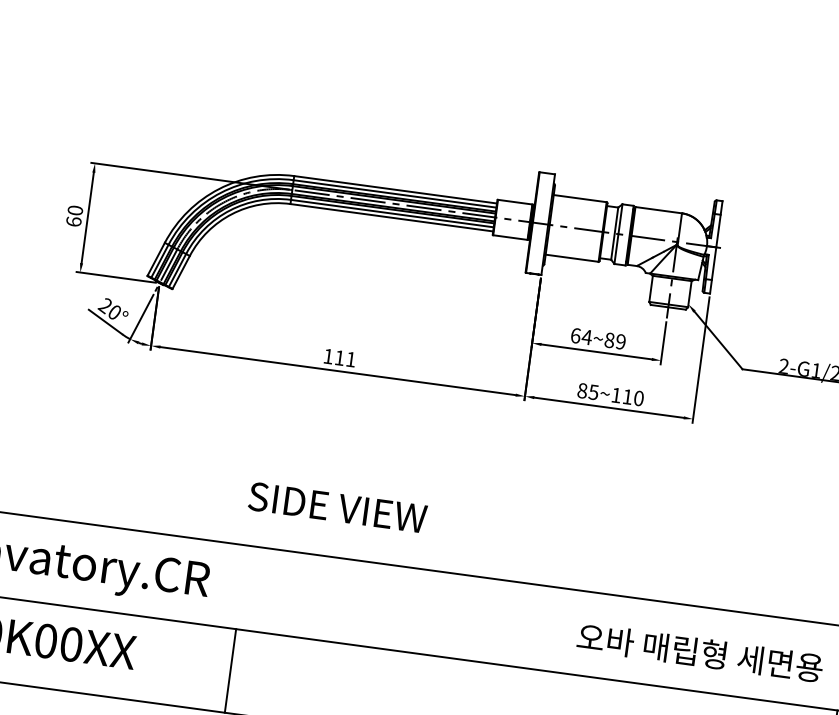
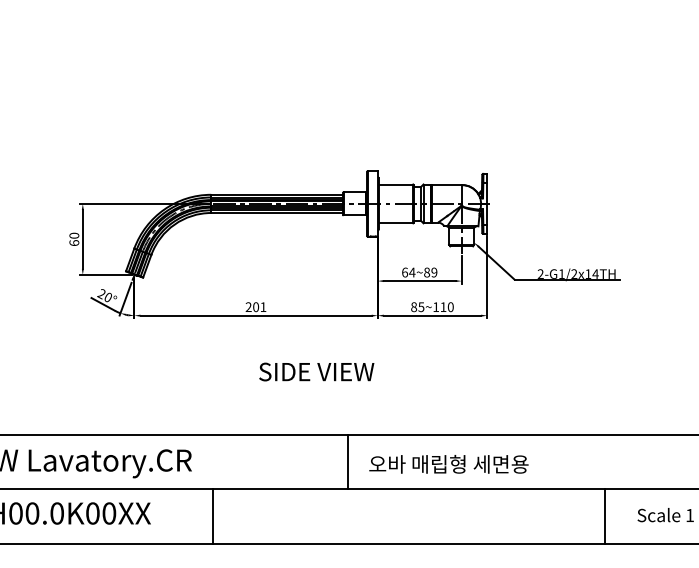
text: (334, 357) -> (252, 307), 111 -> 201
text: (337, 506) -> (316, 371), moved
line: (449, 615) -> (348, 462), added
text: (699, 652) -> (448, 464), moved

